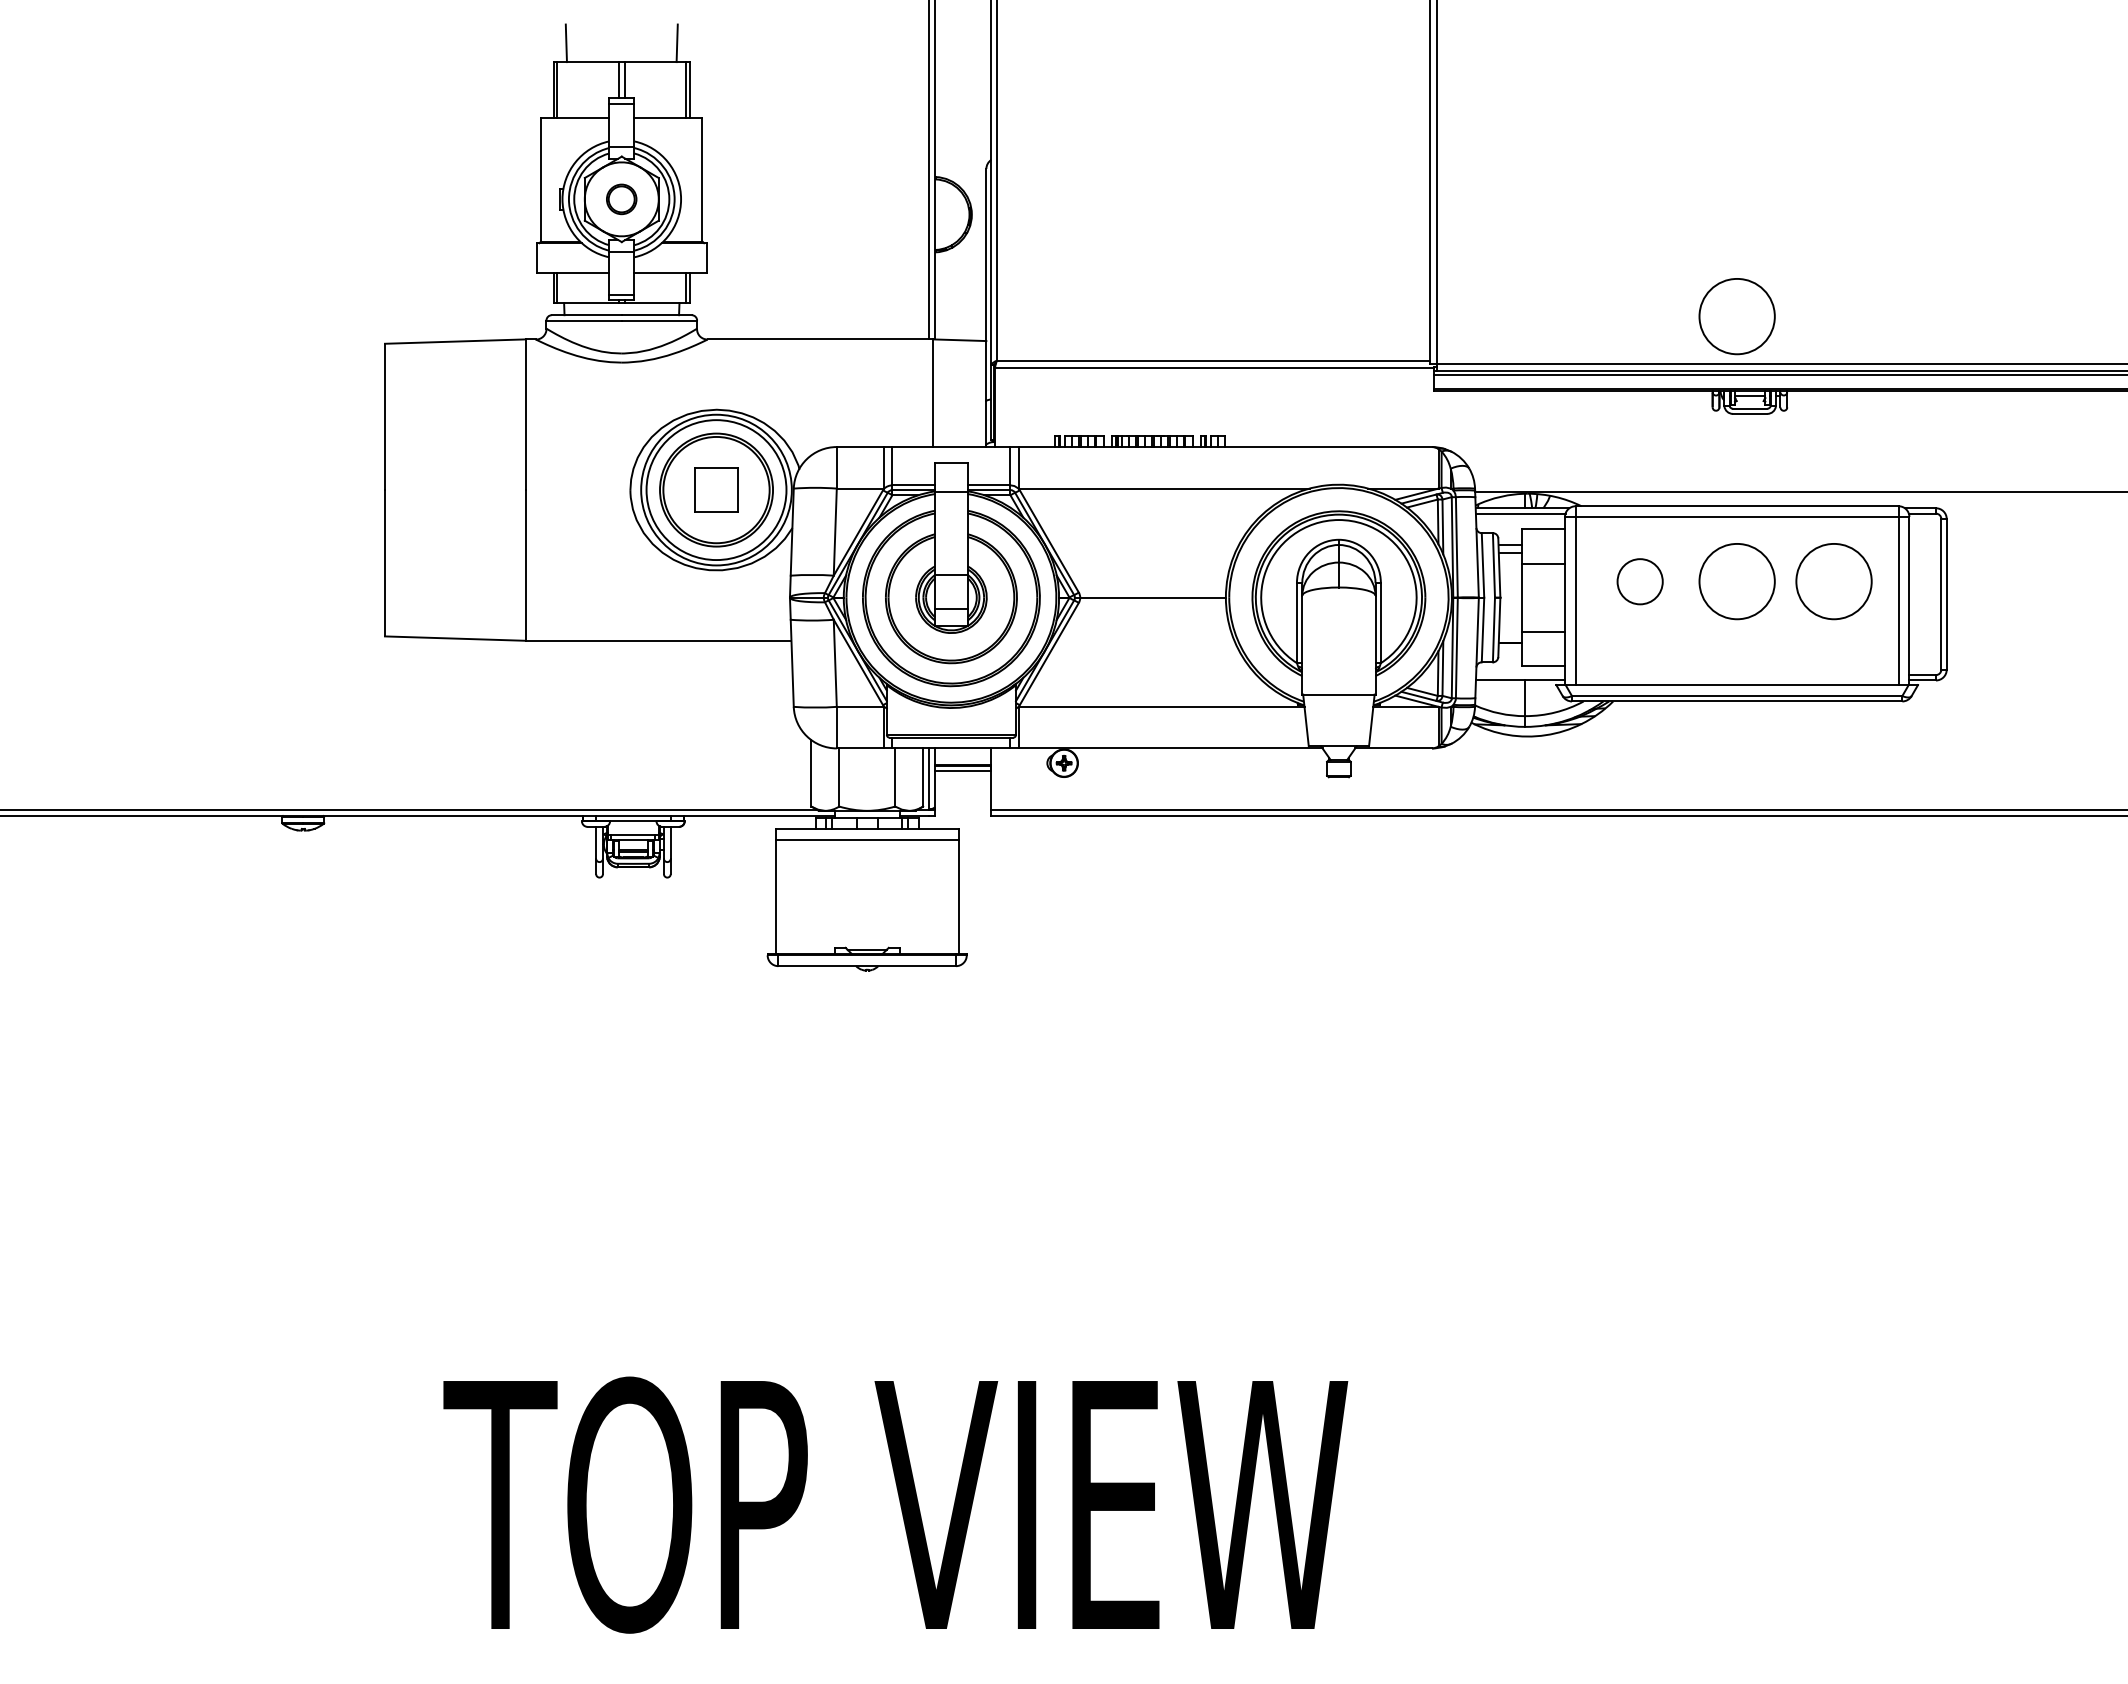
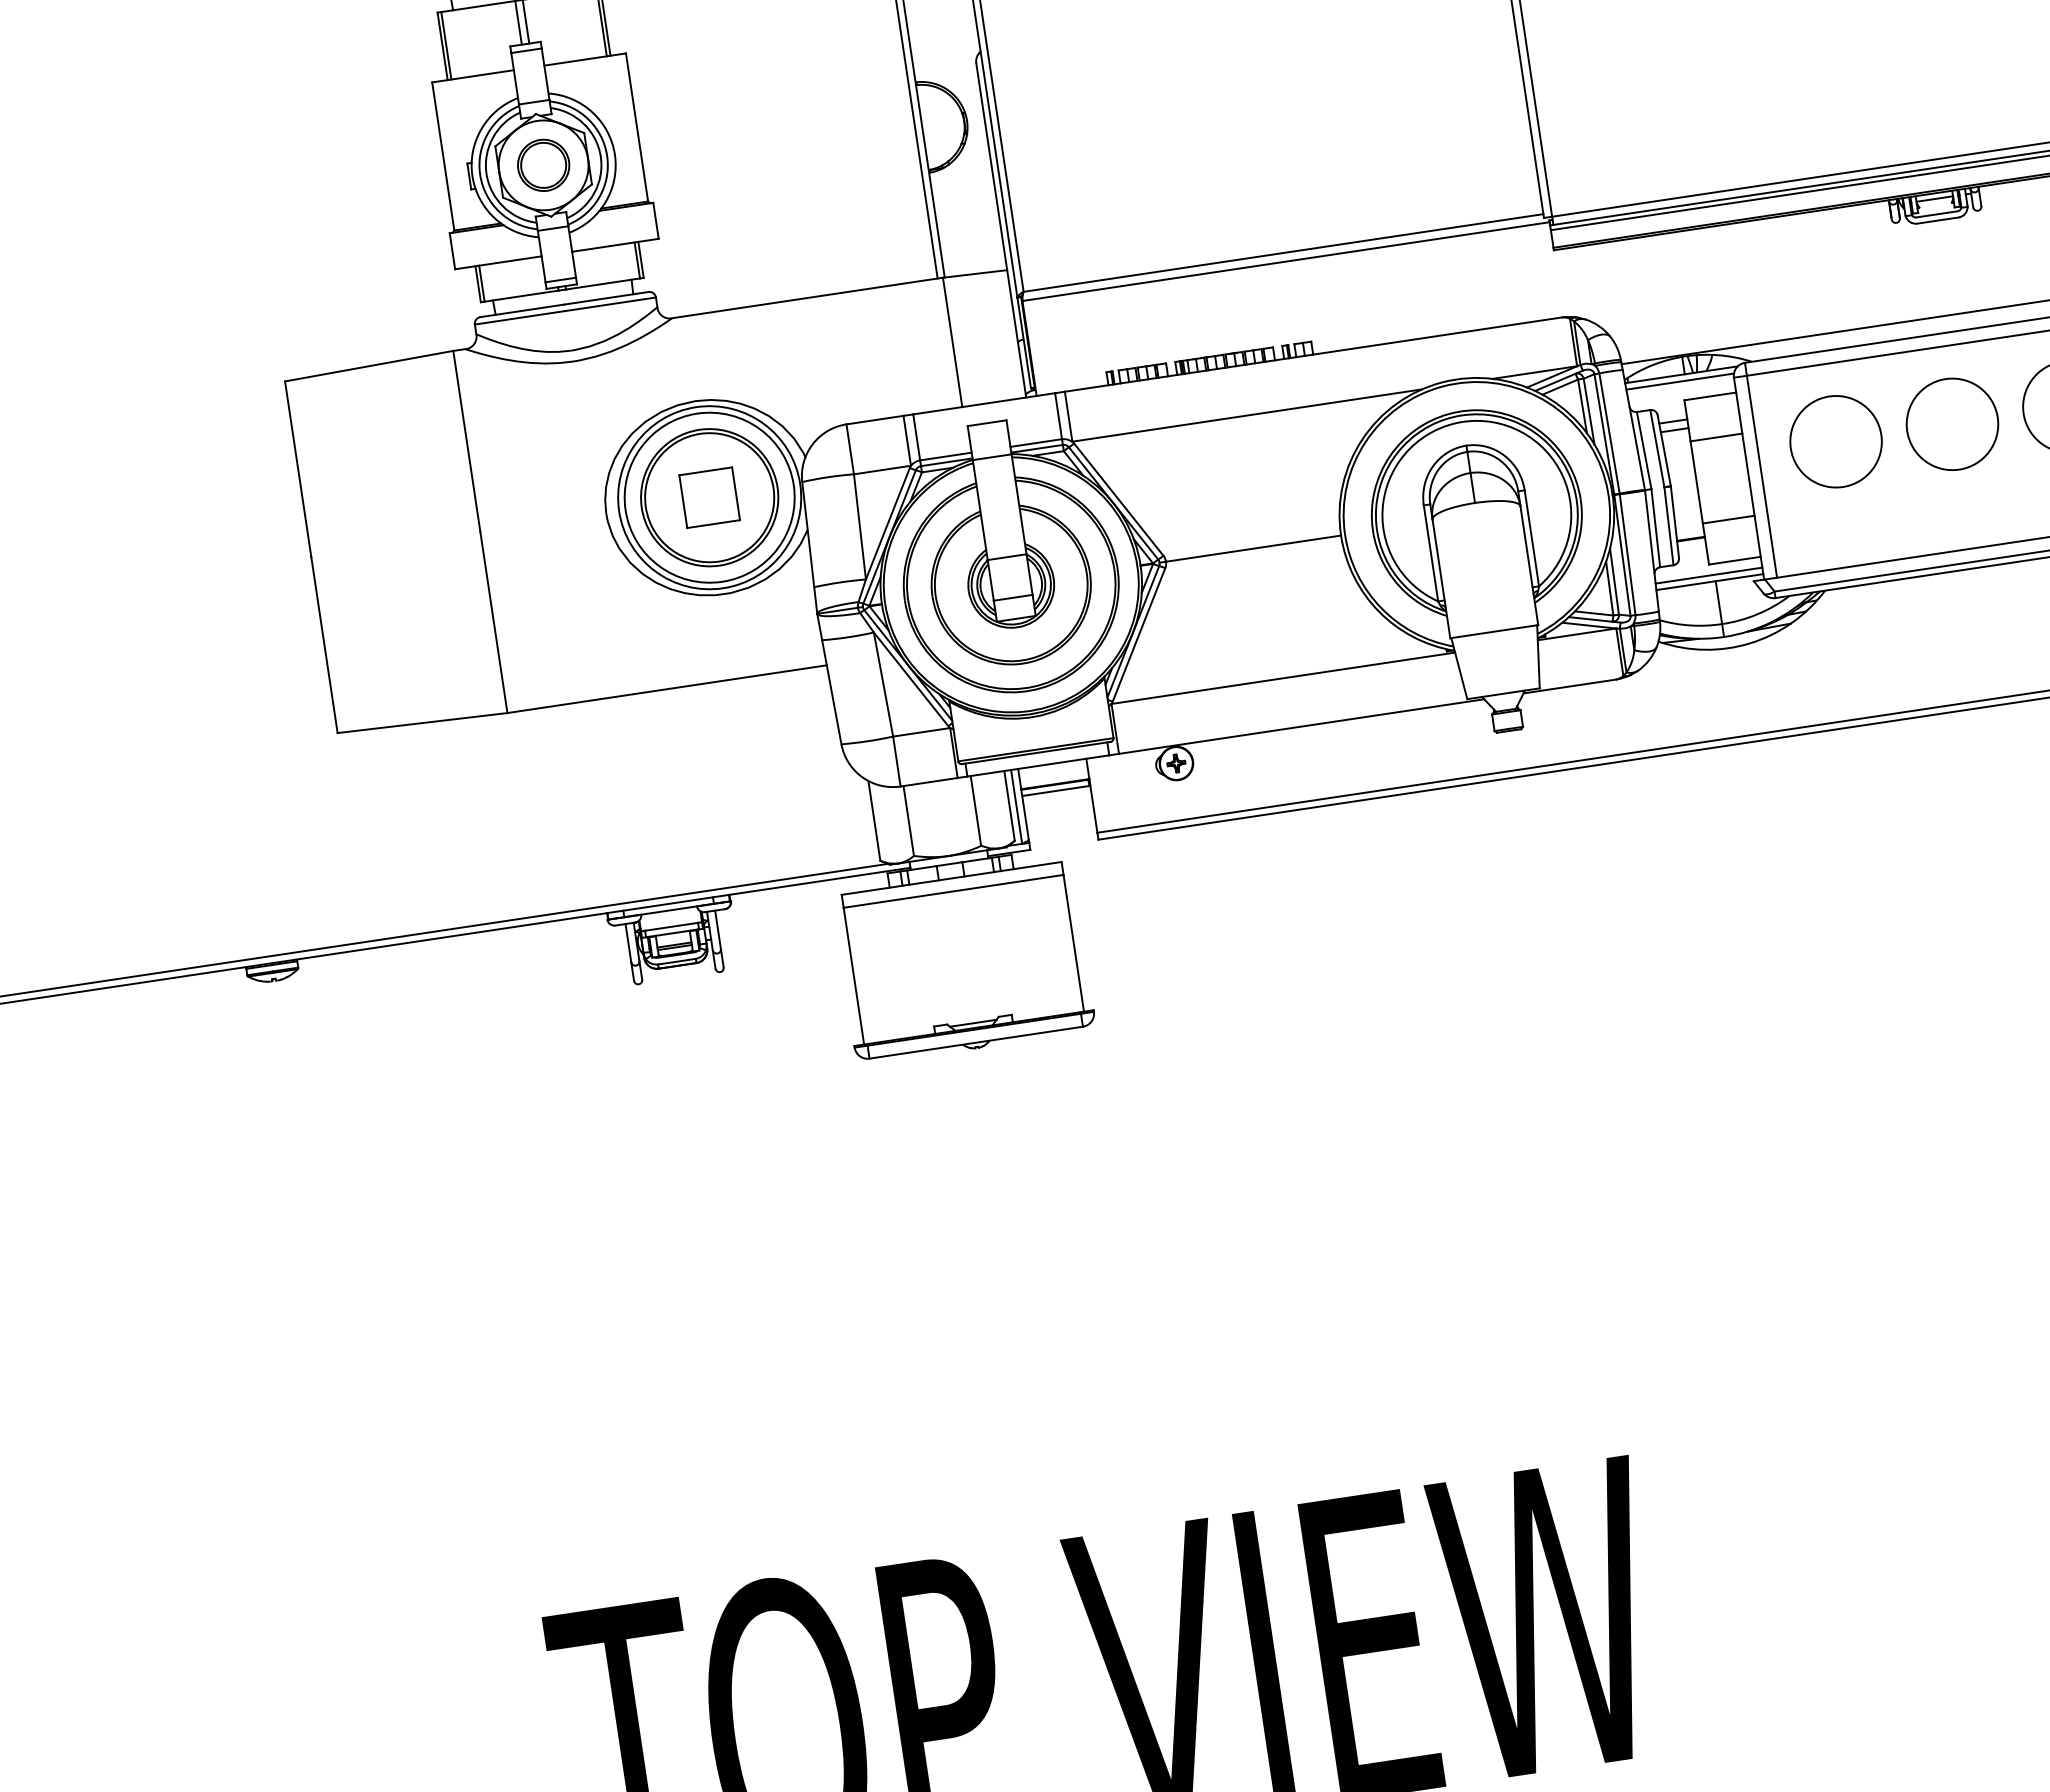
part: (621, 199) -> (543, 165), size x1.43
circle: (1736, 316) -> (1904, 105), removed
circle: (1639, 581) -> (1835, 441), size x1.67
line: (1520, 675) -> (1709, 576), added

